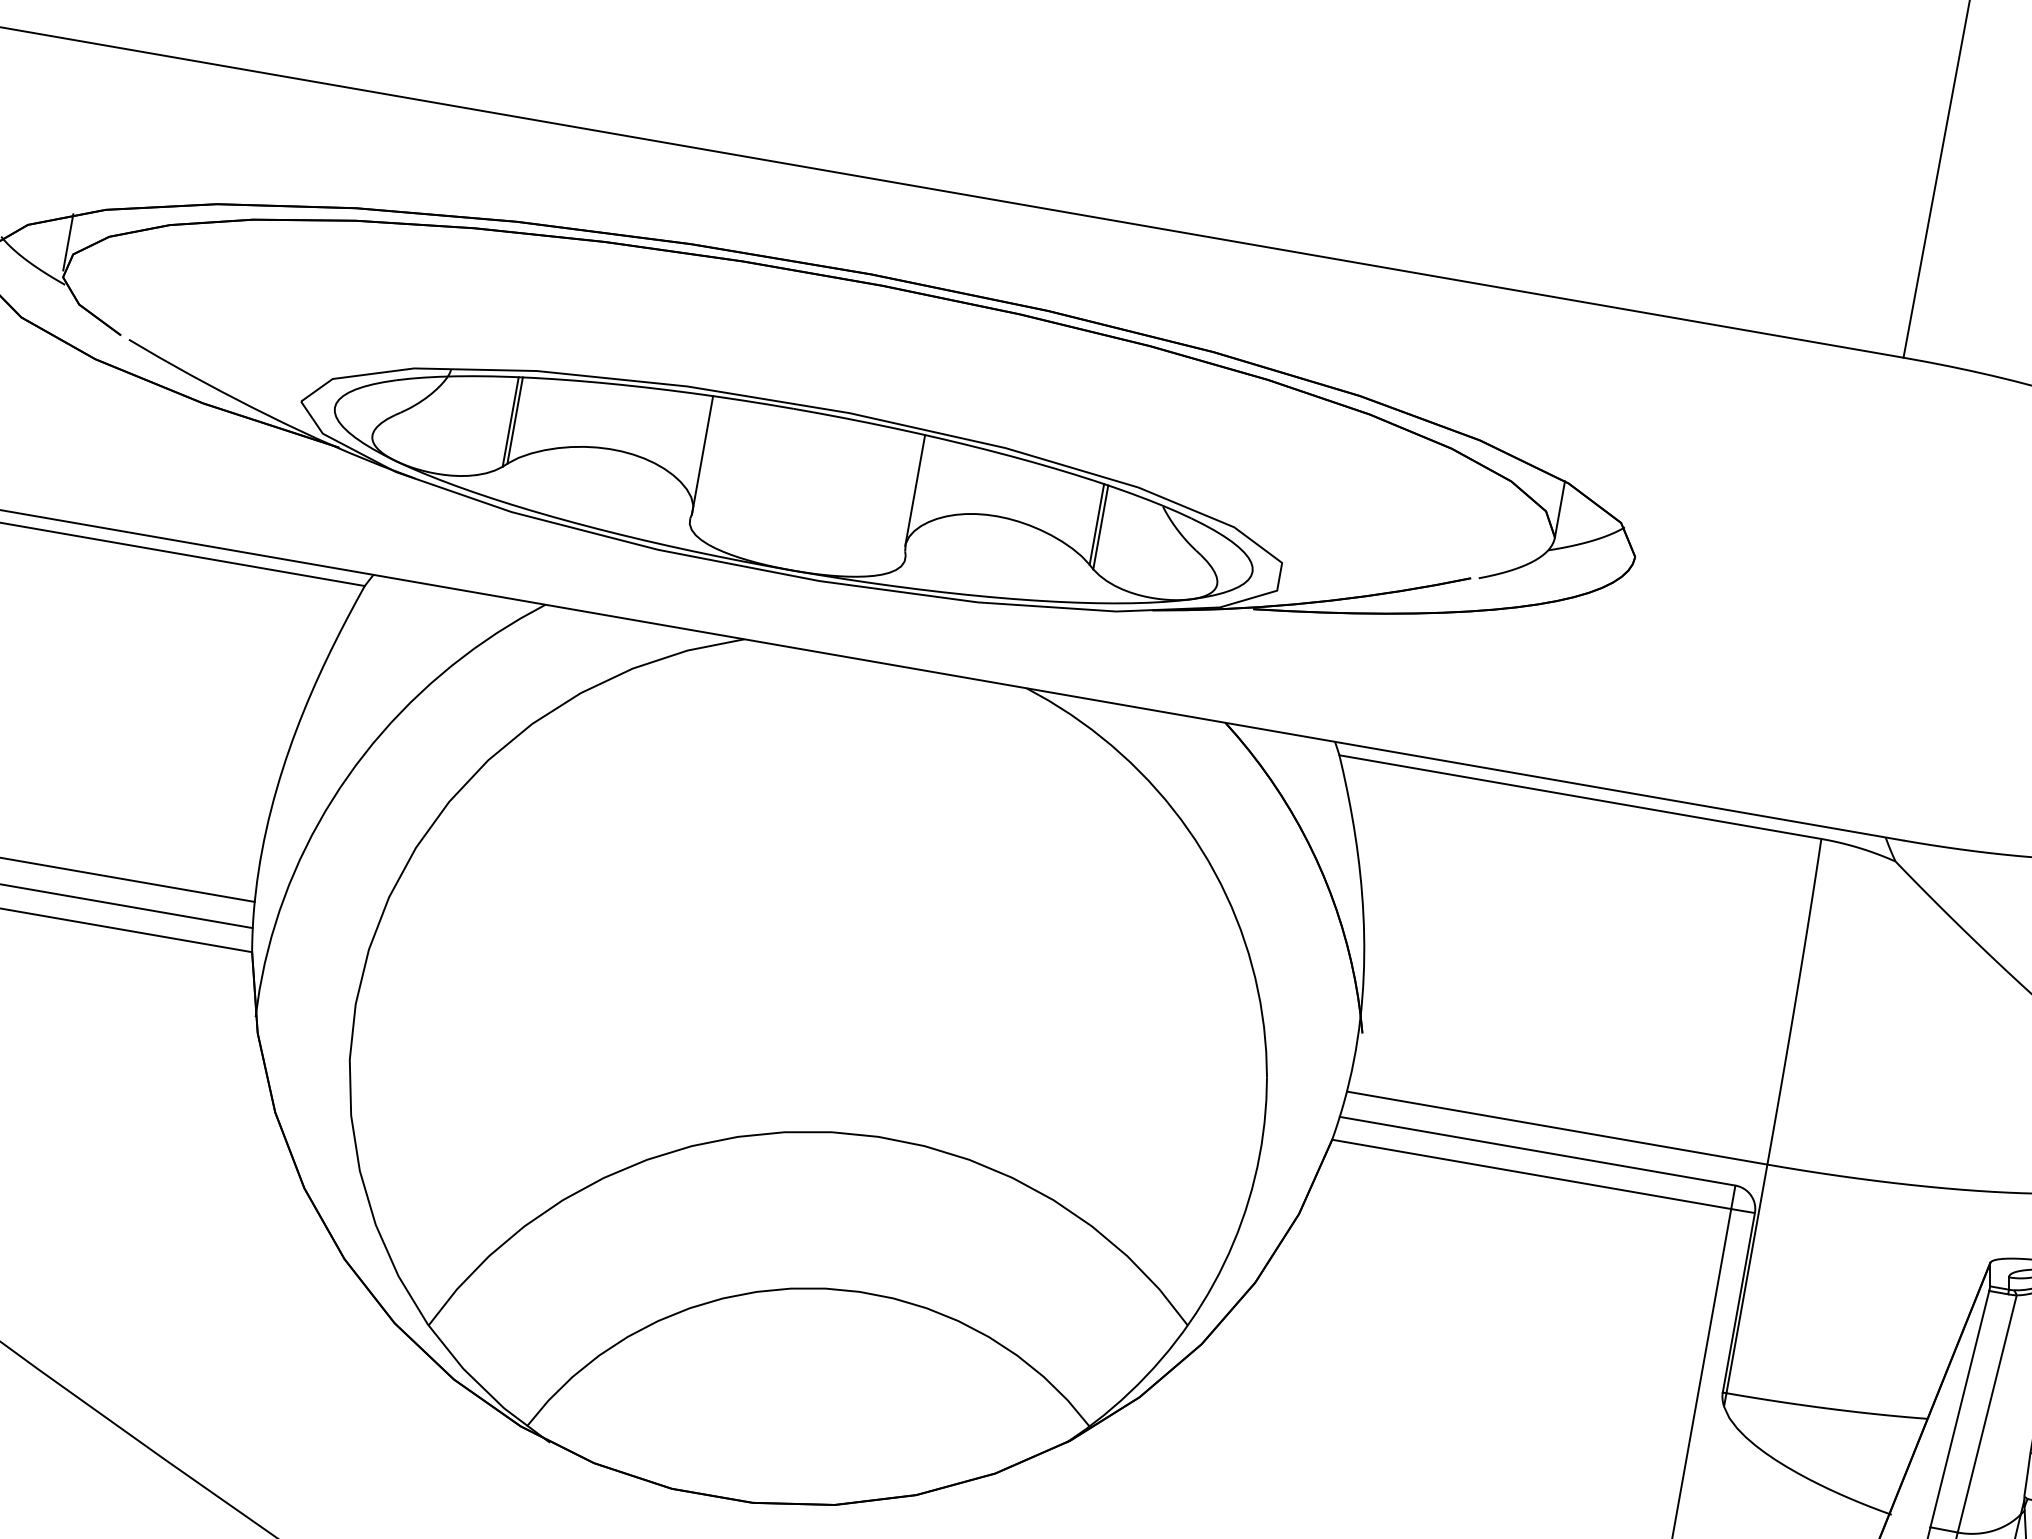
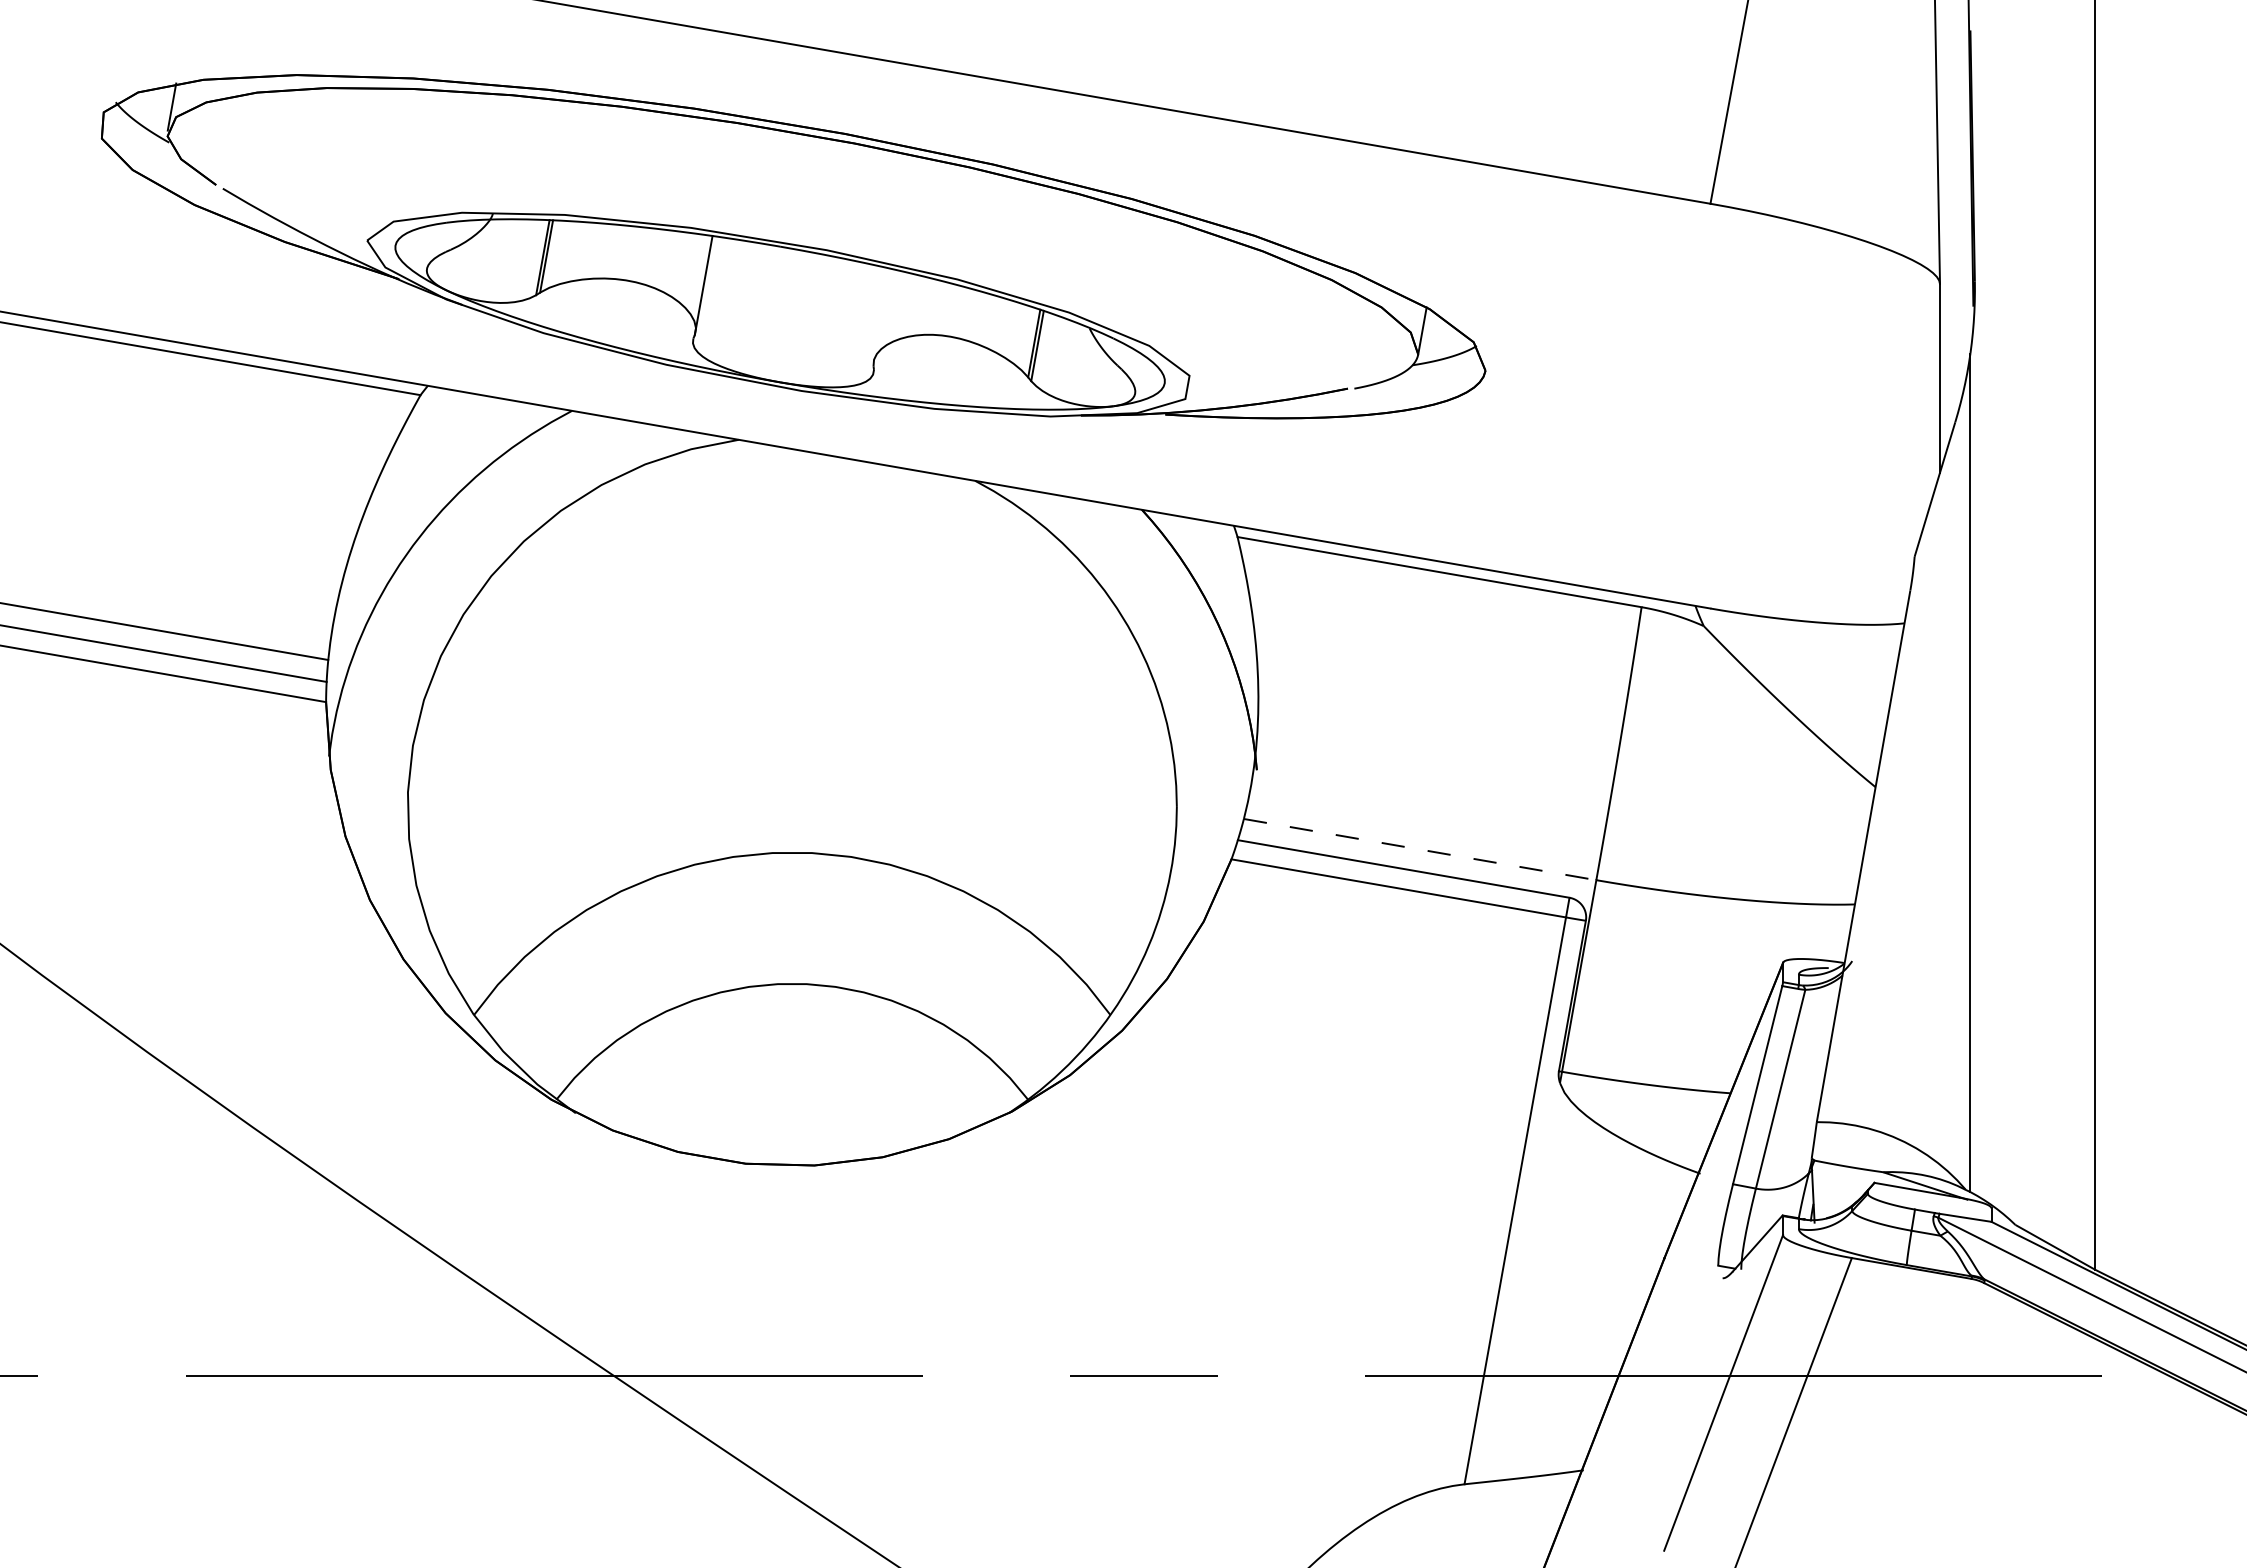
line: (914, 489) -> (881, 314), removed
line: (1557, 1128) -> (1420, 849), solid -> dashed

